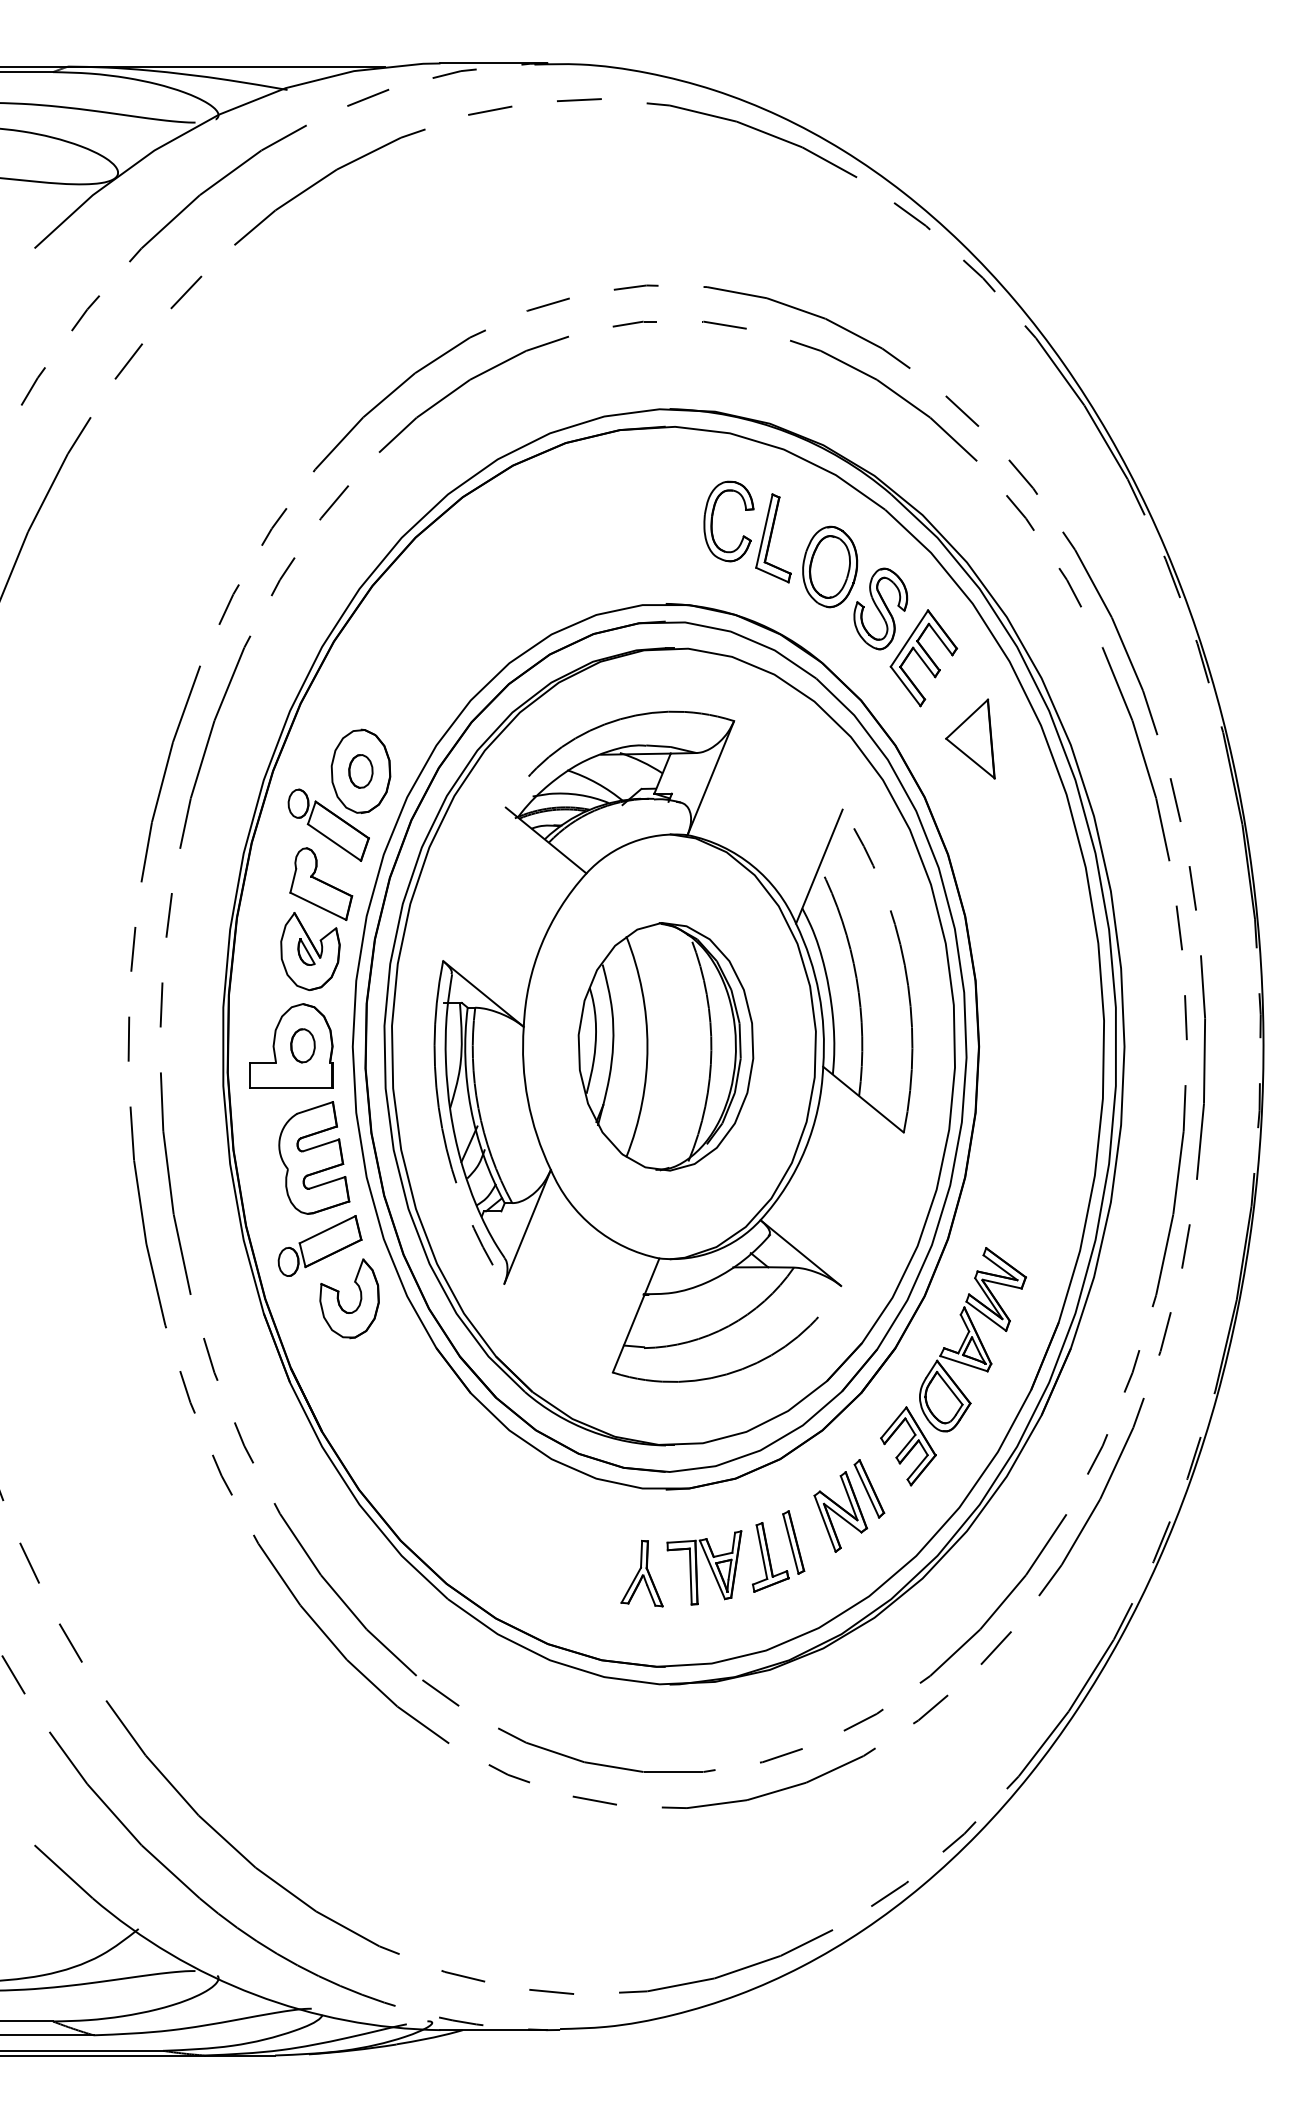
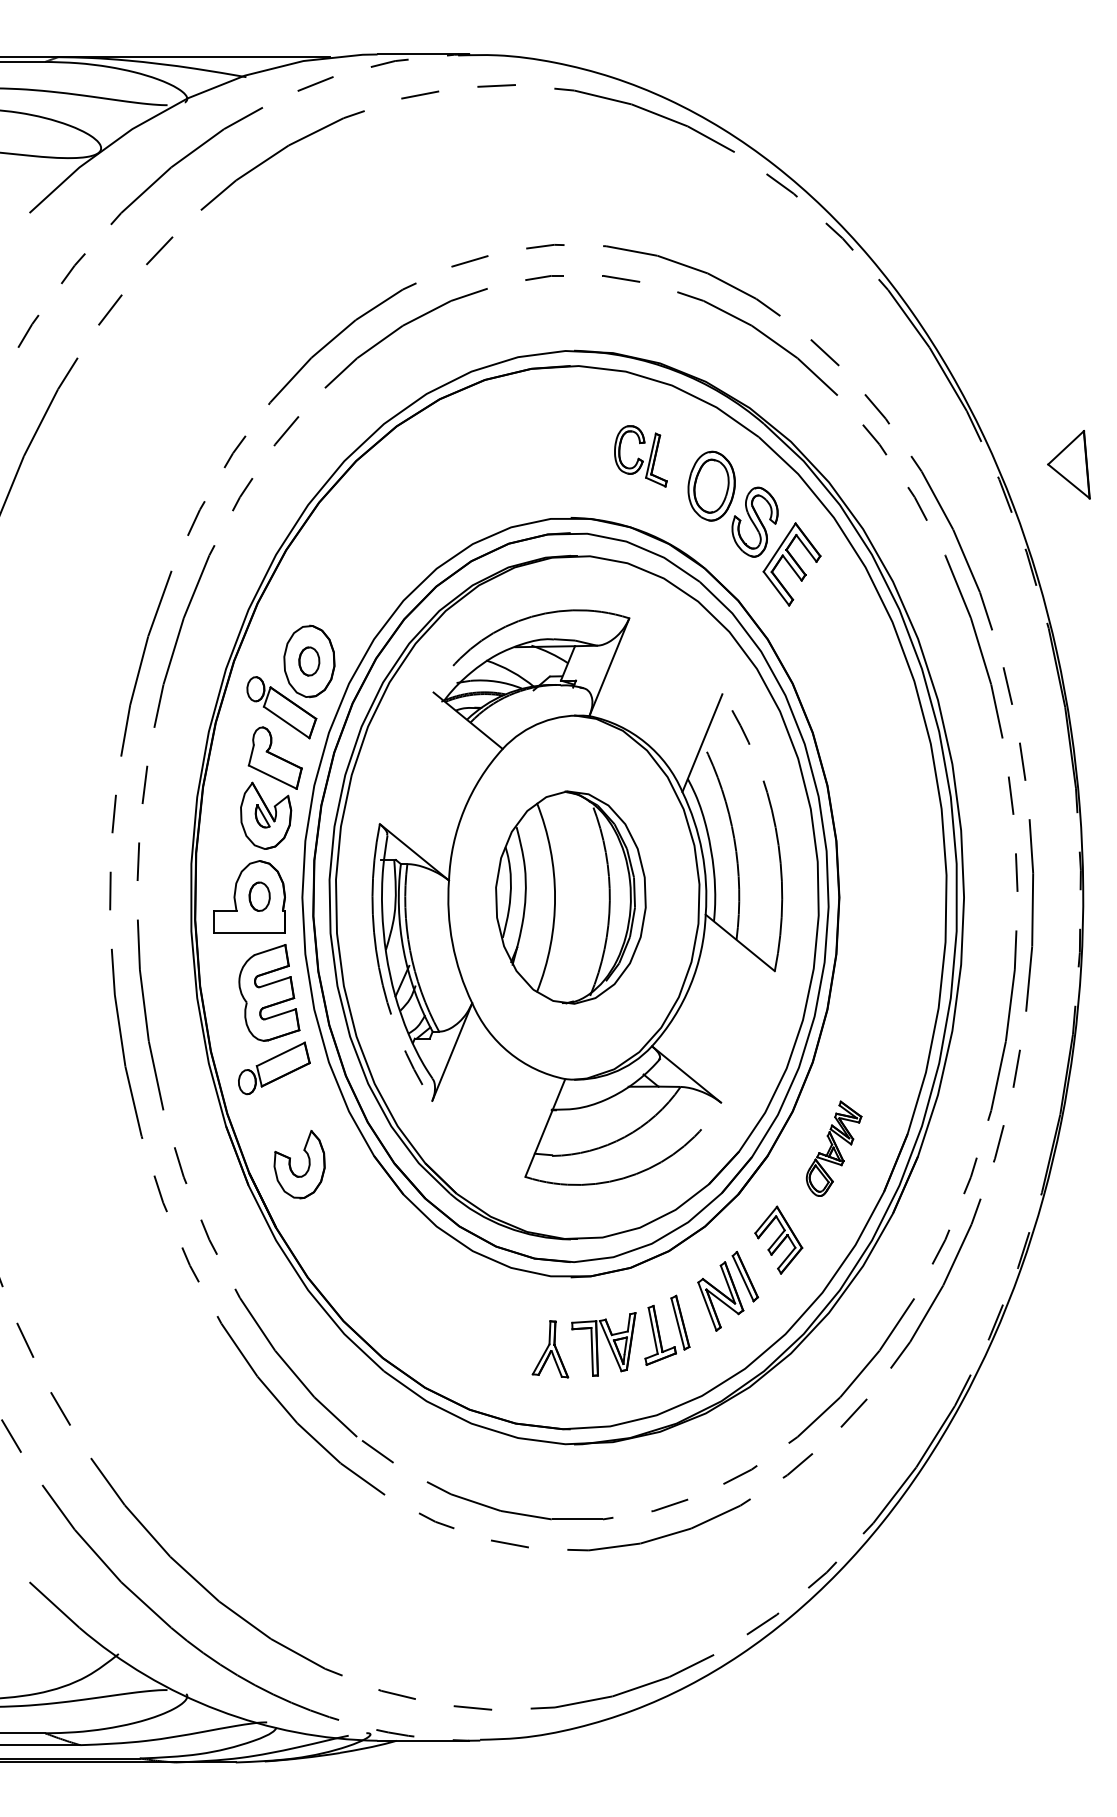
part: (747, 532) -> (640, 456), size x0.7
part: (969, 738) -> (1068, 464), moved
part: (340, 1300) -> (291, 1166), moved
part: (972, 1339) -> (833, 1148), size x0.6

